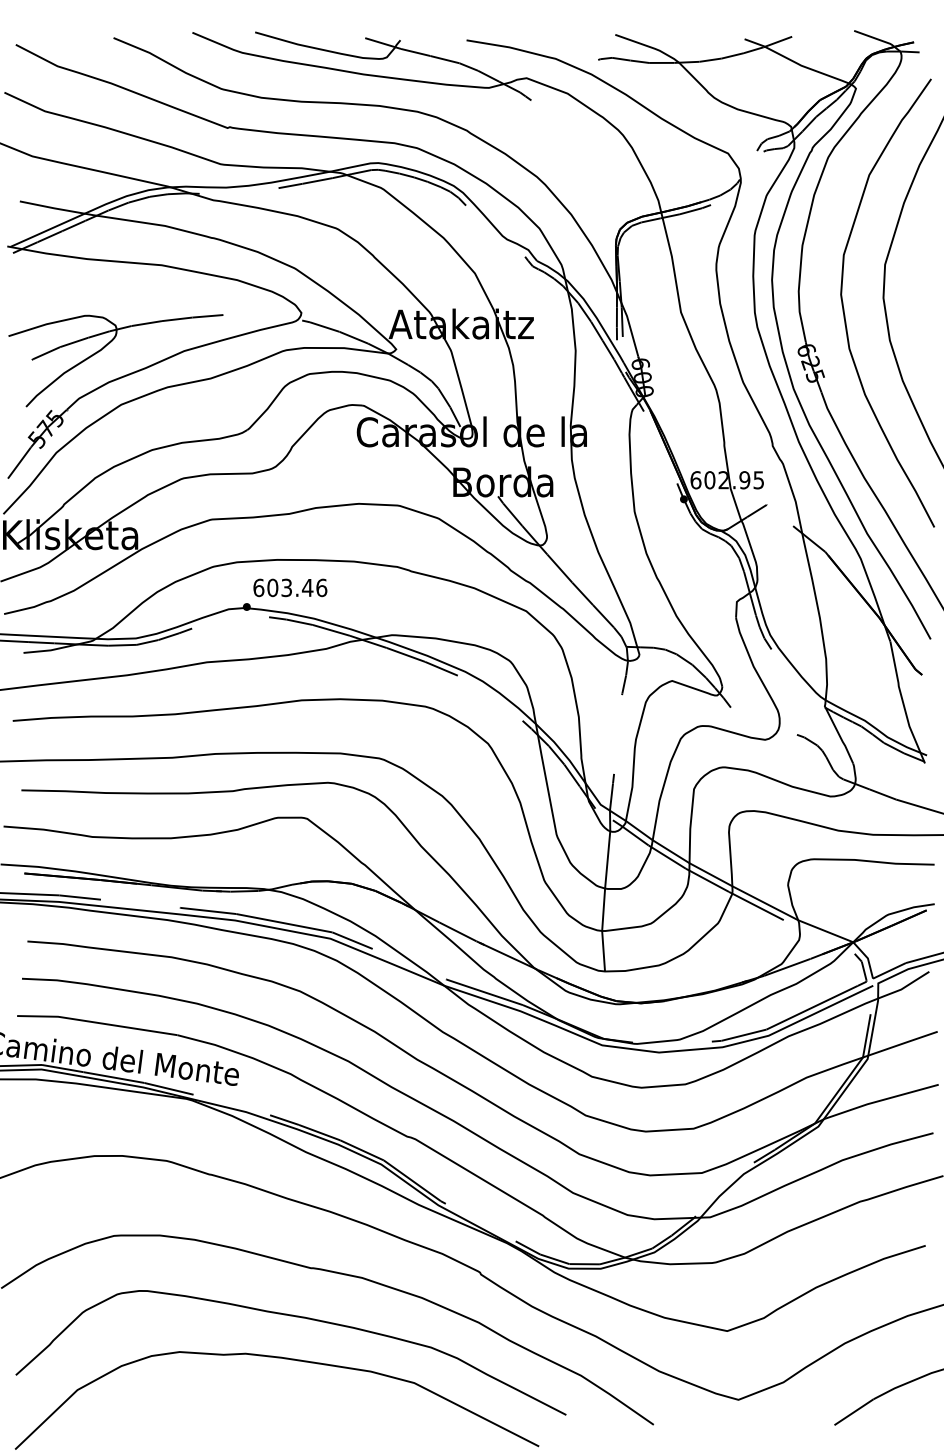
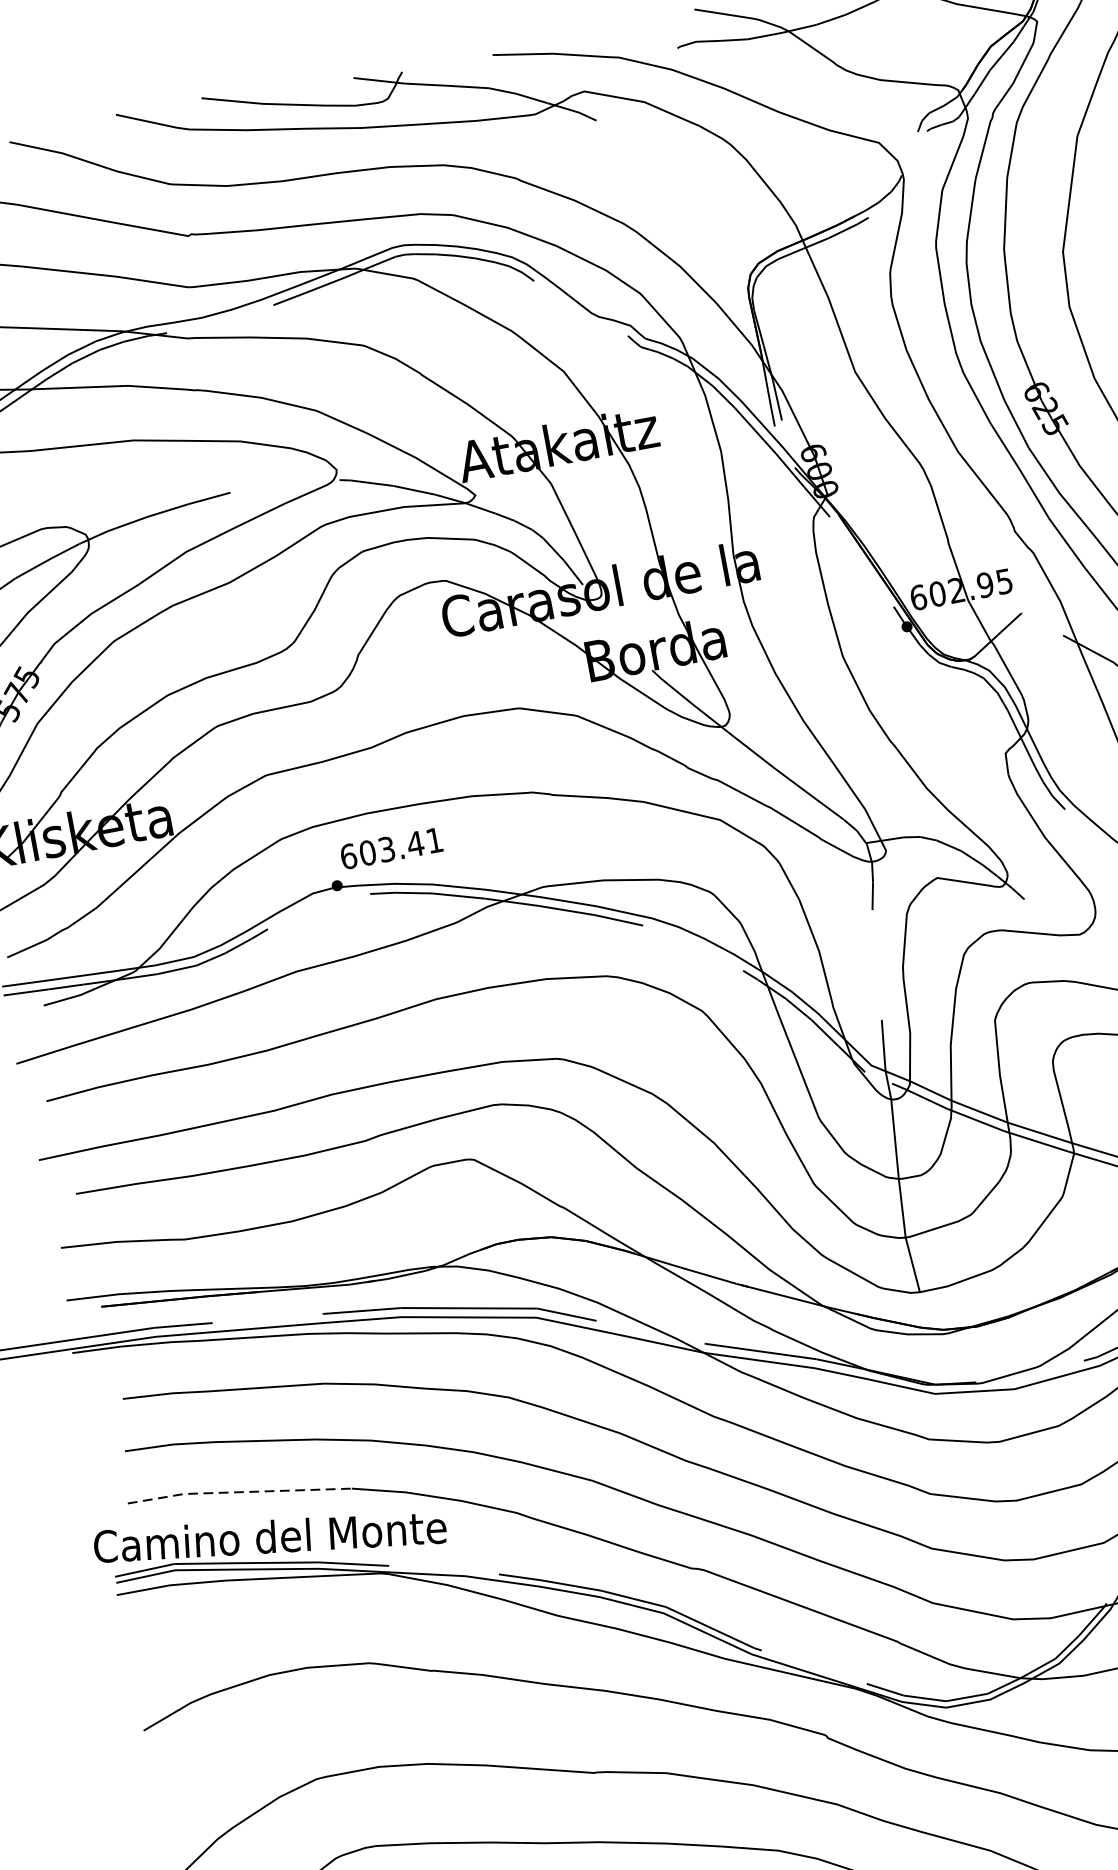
text: (321, 587) -> (434, 839), 603.46 -> 603.41
line: (96, 1022) -> (237, 1492), solid -> dashed

